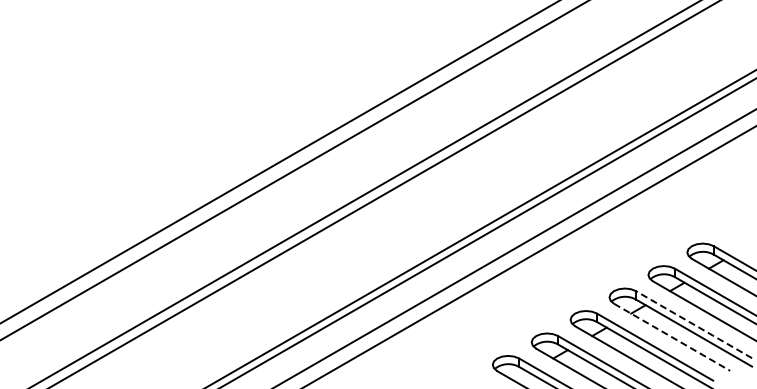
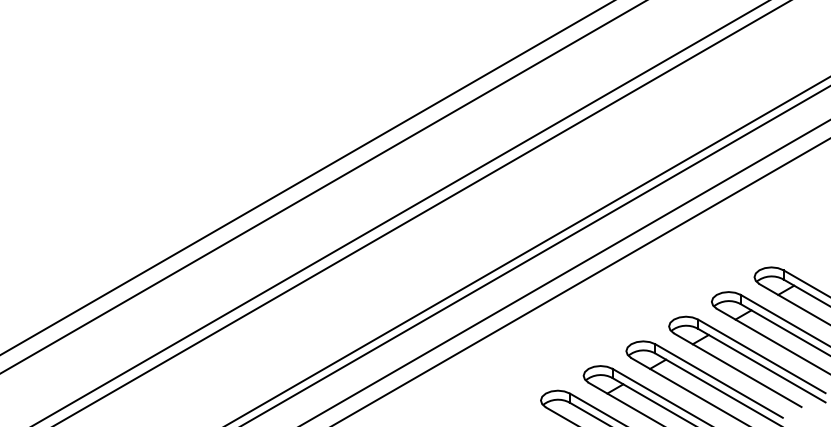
line: (693, 324) -> (761, 356), dashed -> solid
line: (672, 337) -> (738, 370), dashed -> solid

